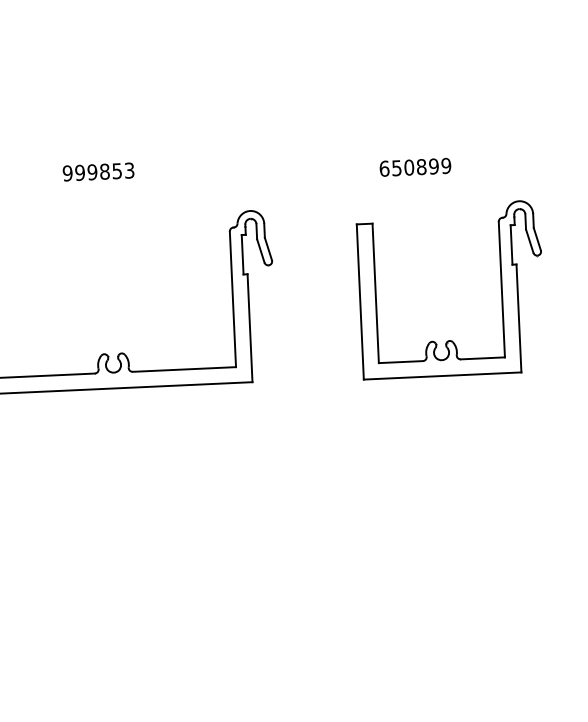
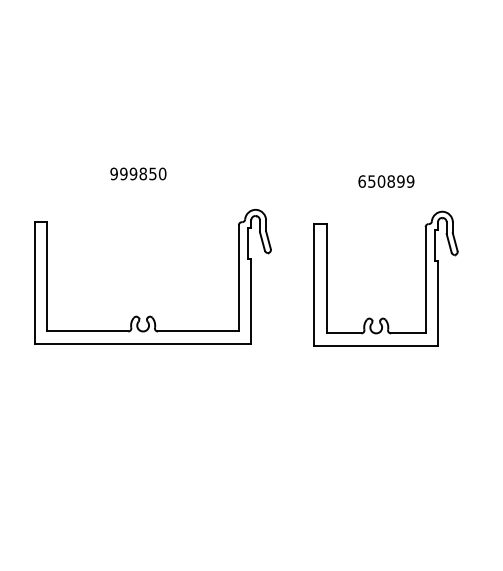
text: (129, 170) -> (162, 173), 999853 -> 999850
part: (450, 339) -> (383, 317), moved

